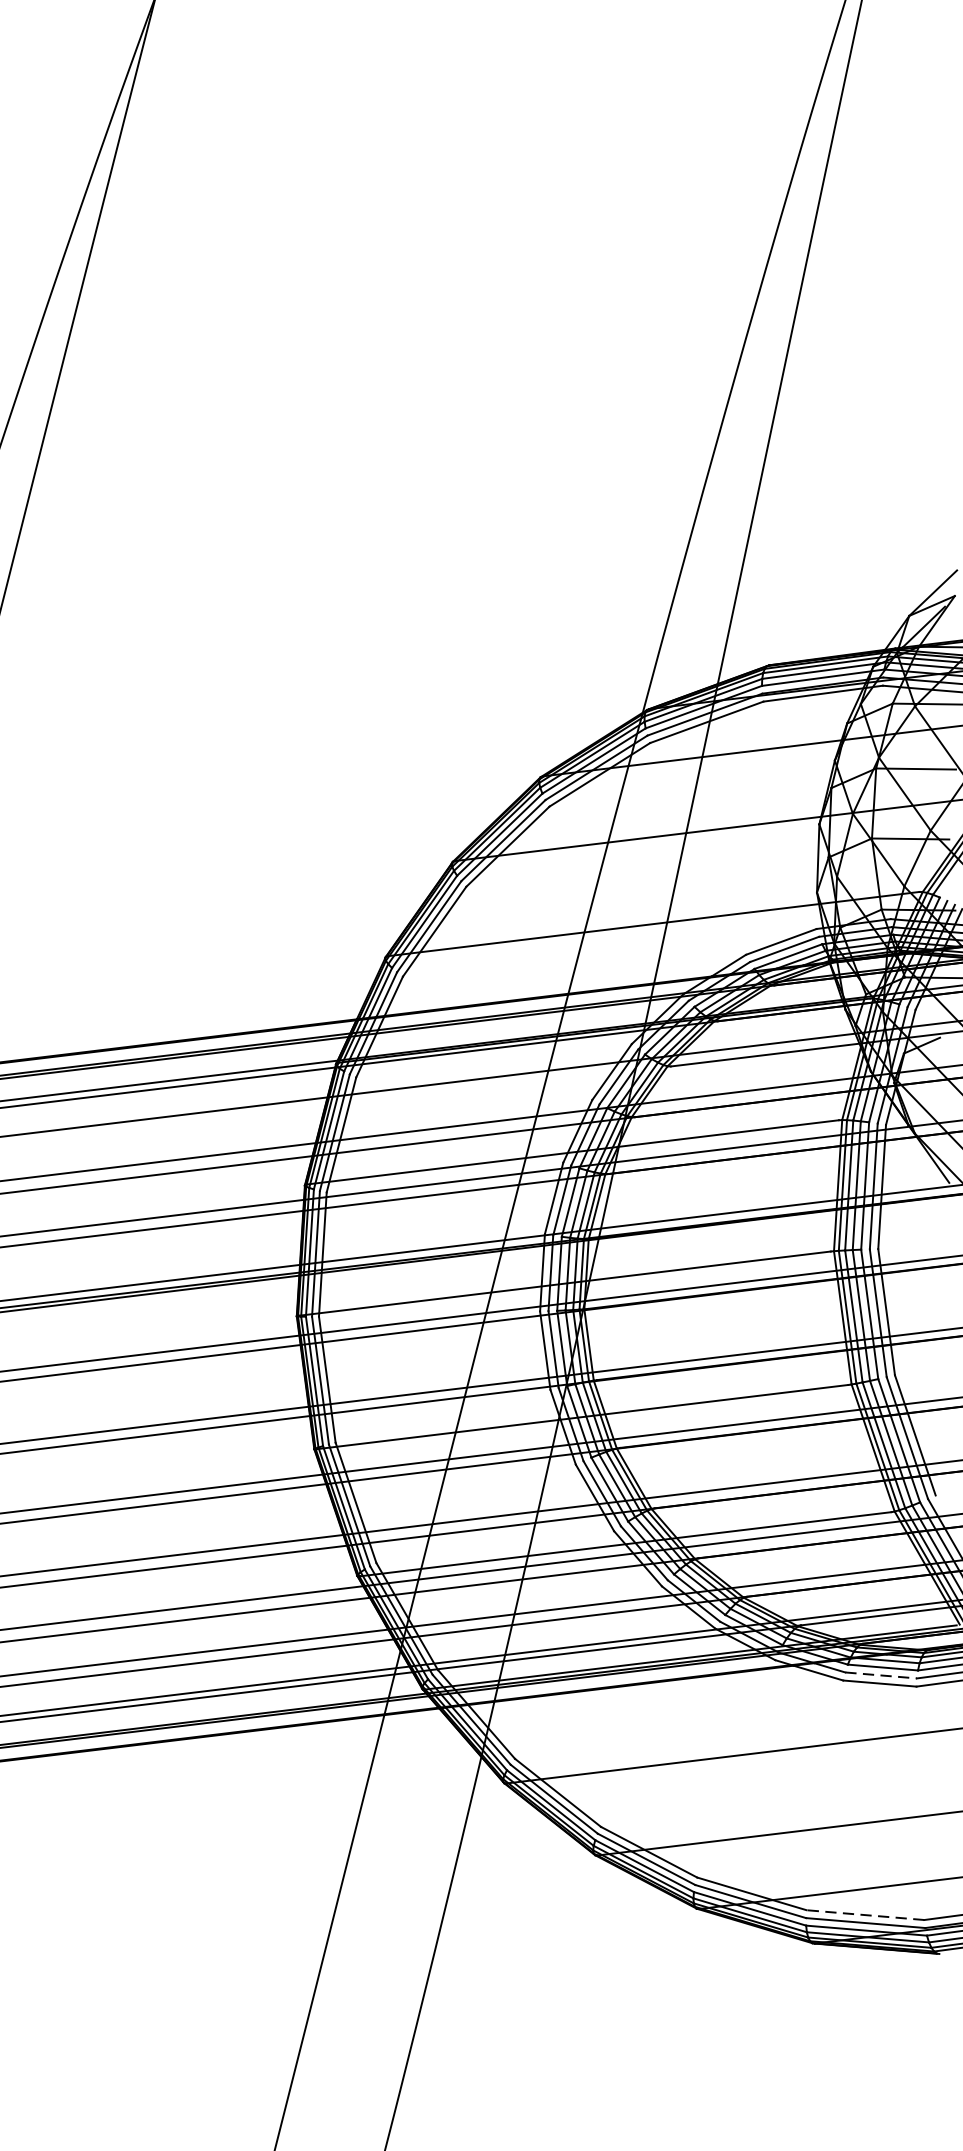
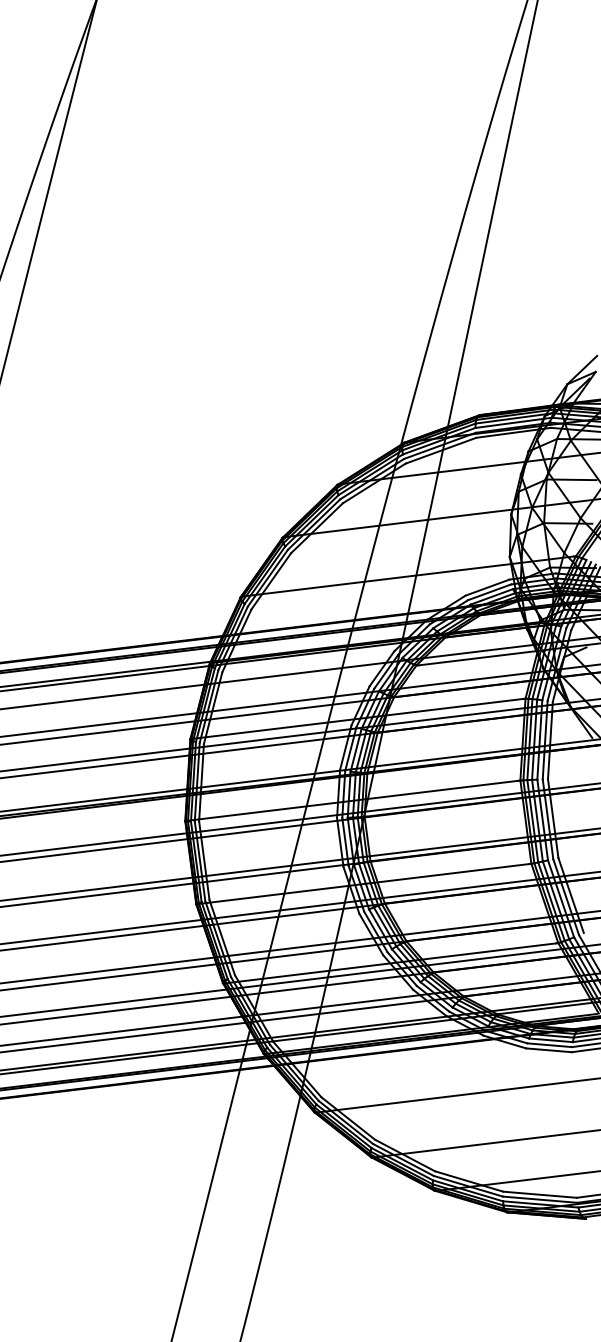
line: (882, 1675) -> (550, 1045), dashed -> solid
line: (866, 1914) -> (540, 1194), dashed -> solid

